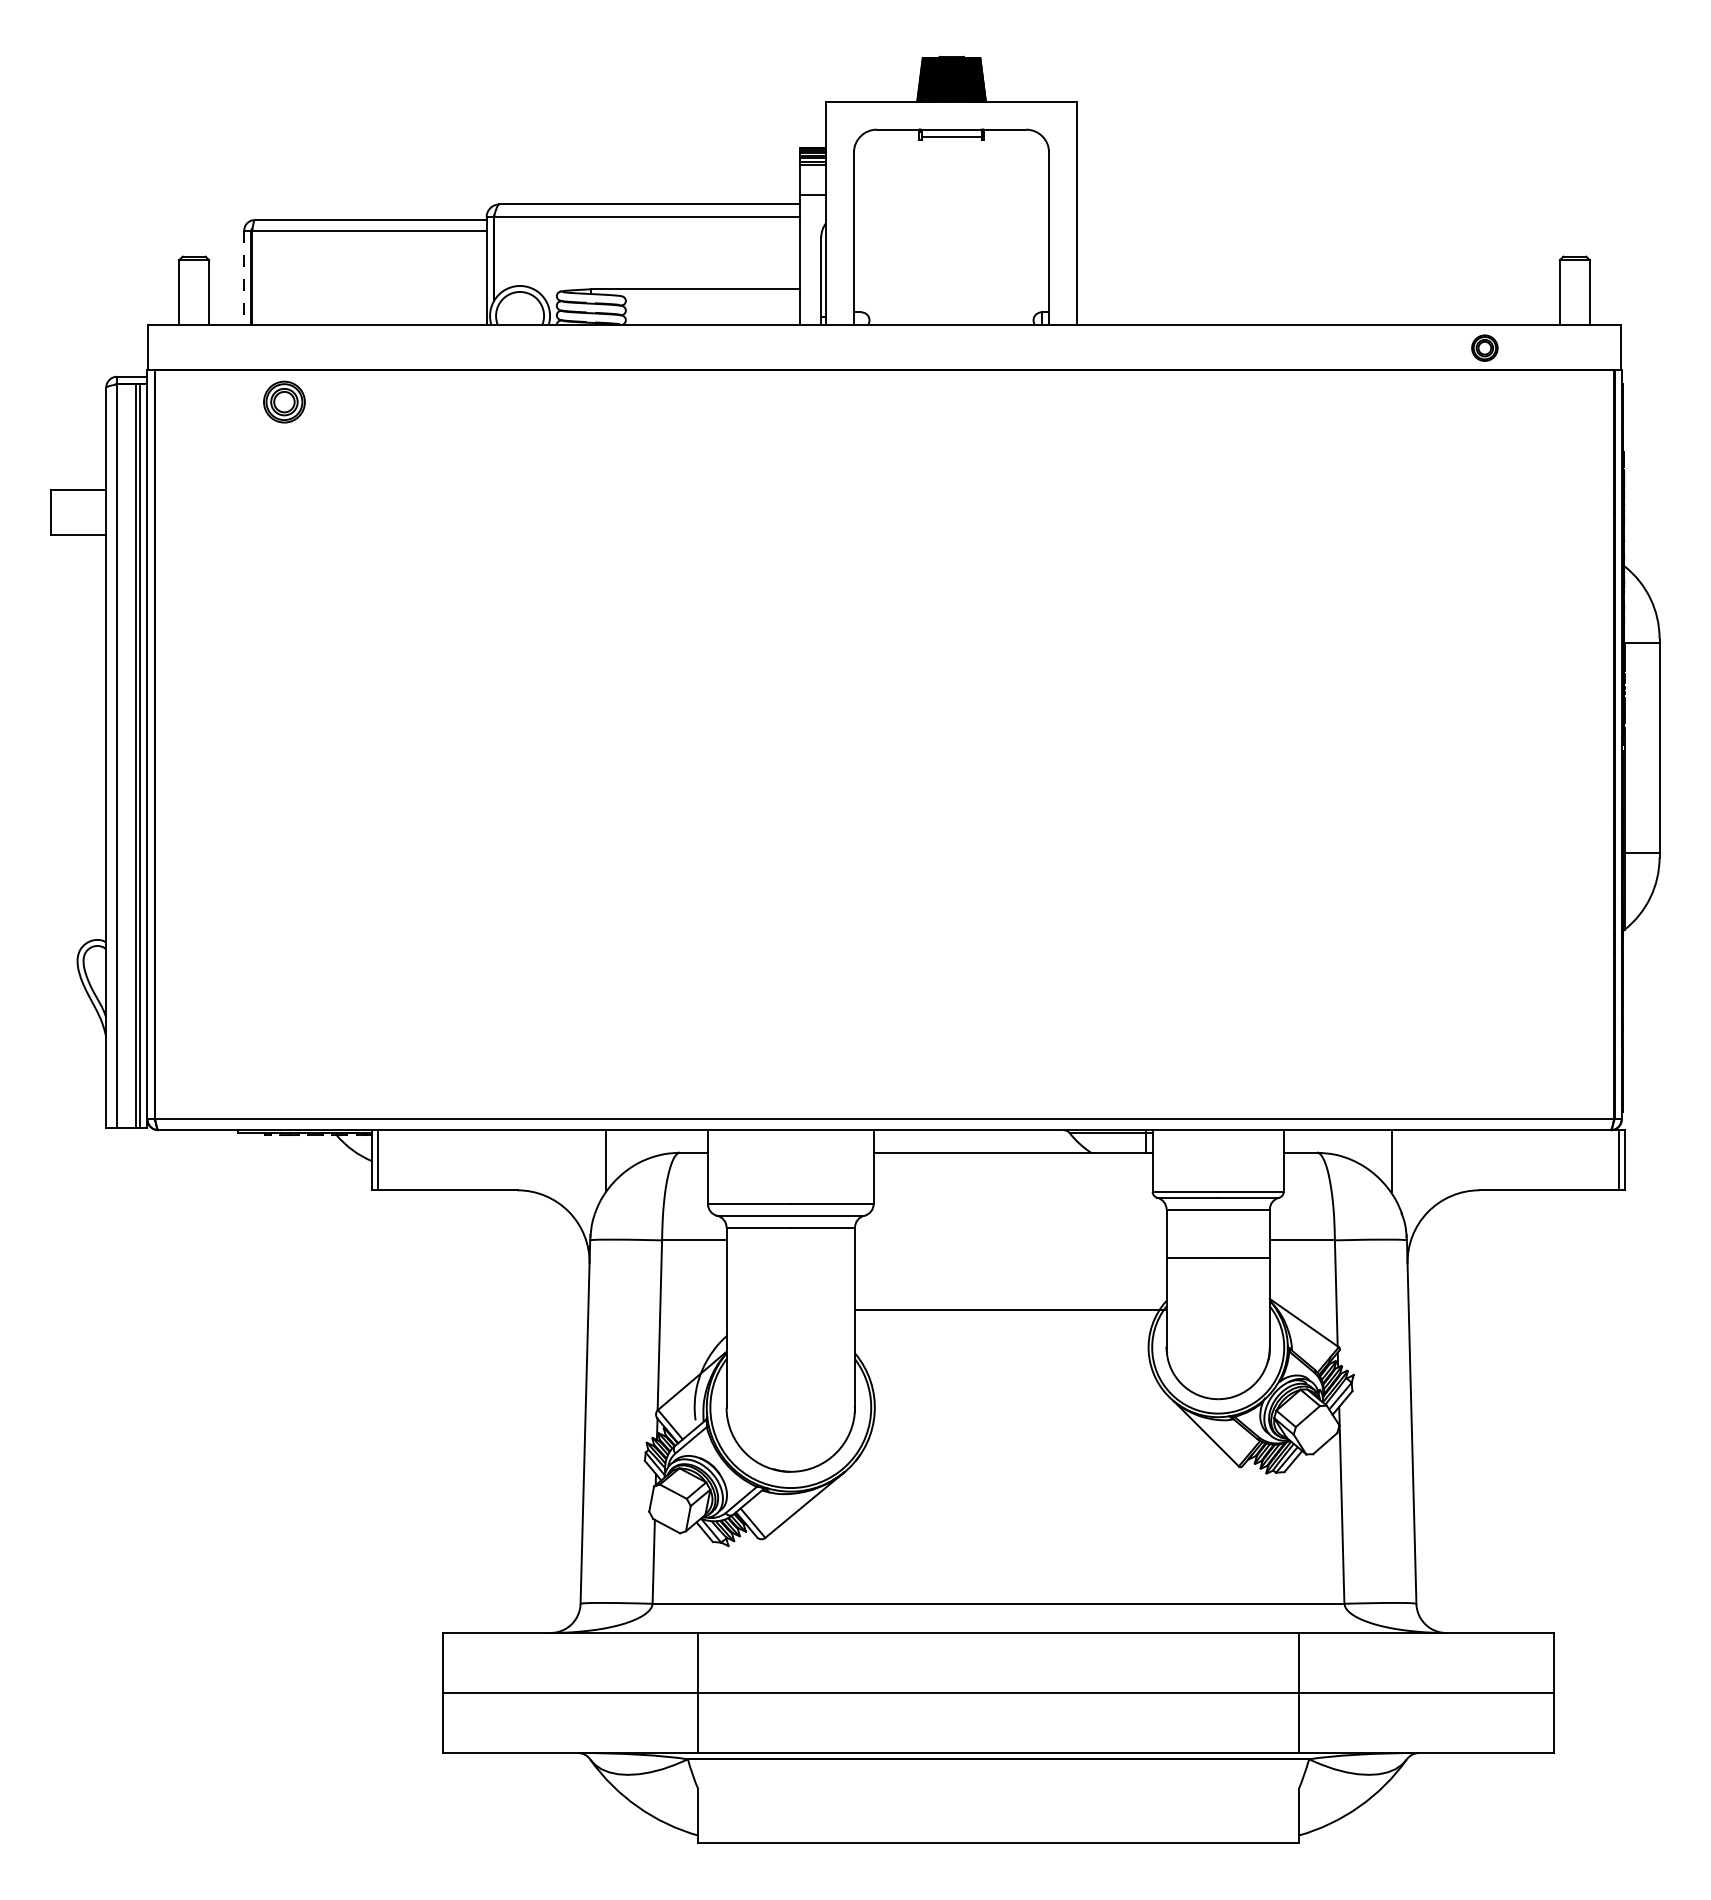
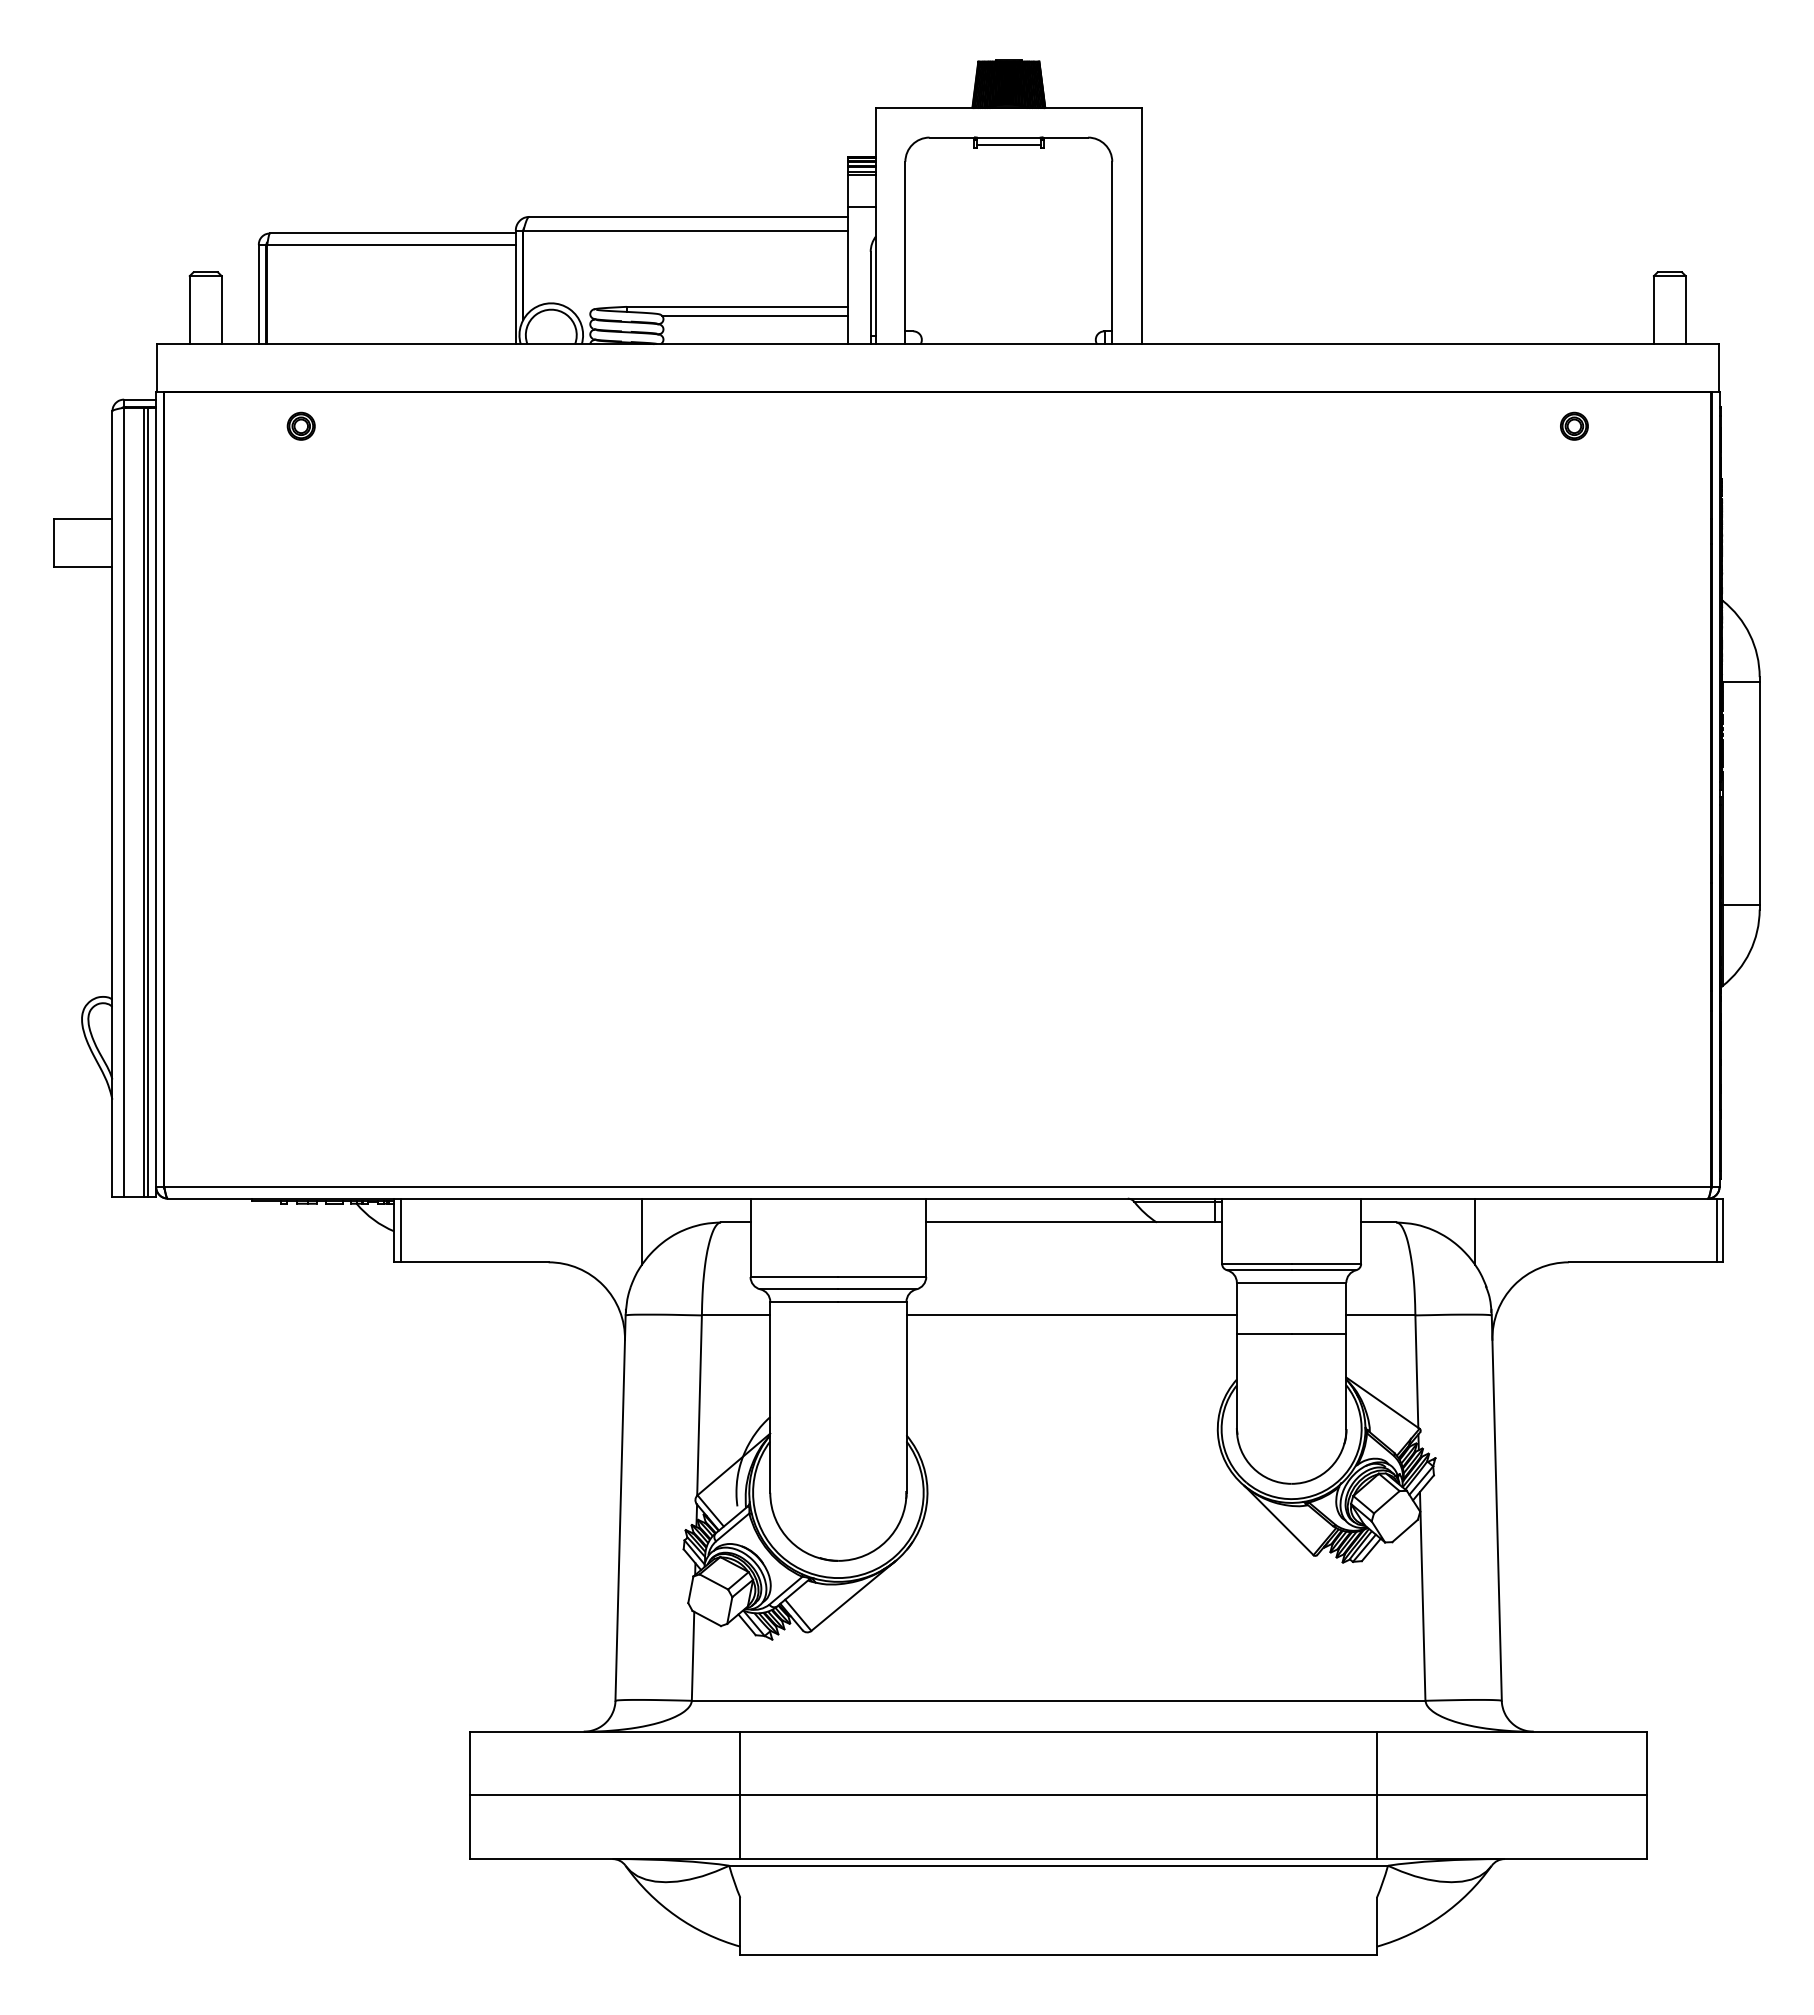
line: (243, 277) -> (258, 294), dashed -> solid
line: (712, 298) -> (755, 316), added
part: (1484, 347) -> (1574, 425), moved
part: (283, 401) -> (300, 425), size x0.62
line: (1010, 1310) -> (1071, 1315), moved

